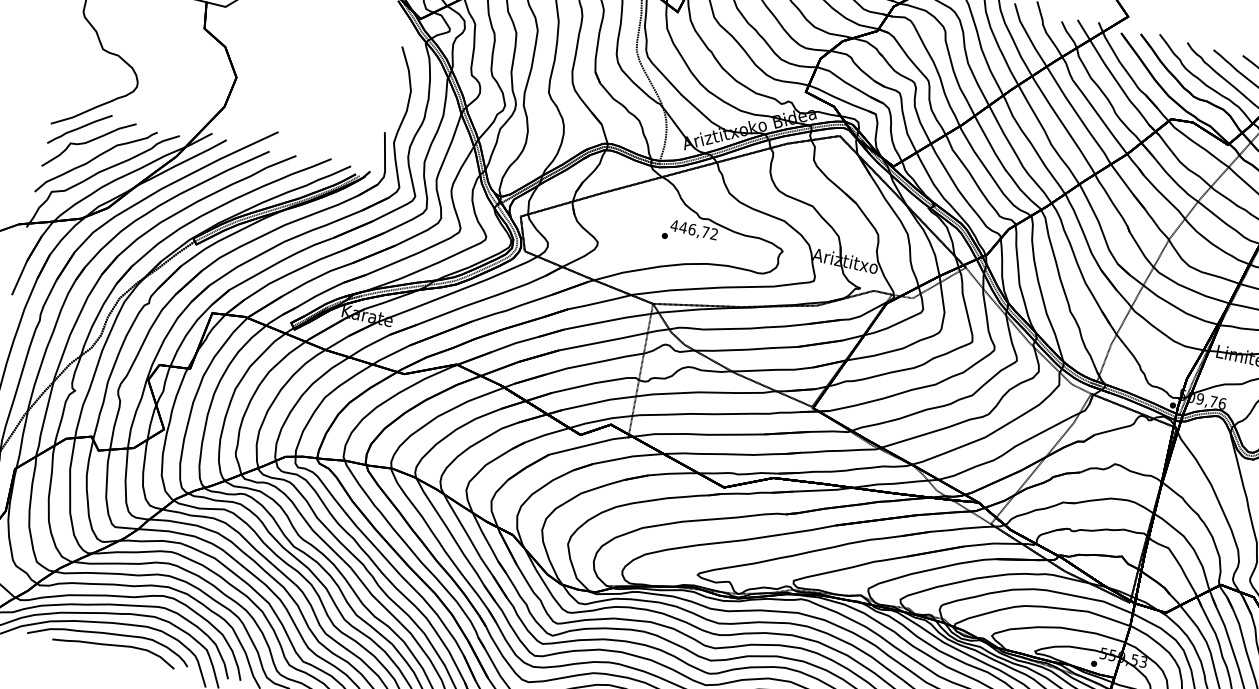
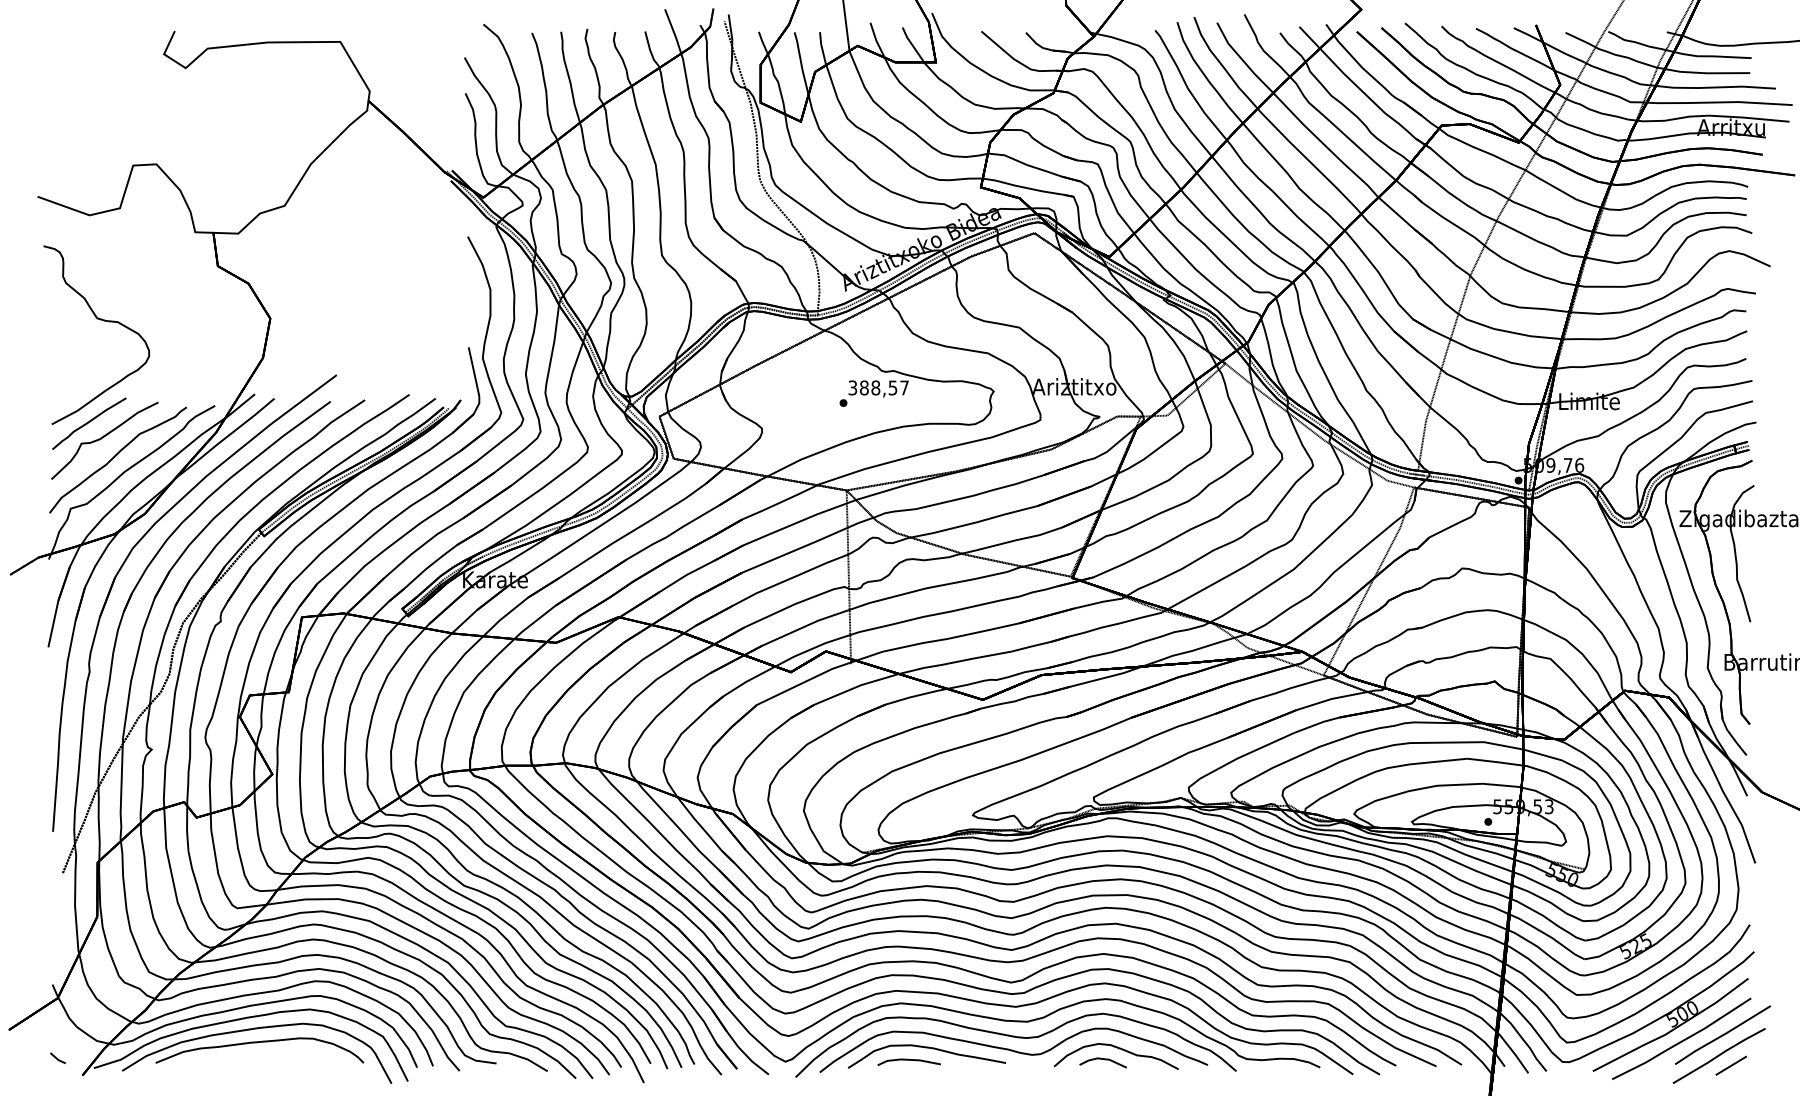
text: (694, 229) -> (878, 387), 446,72 -> 388,57
curve: (114, 646) -> (267, 1056), removed

